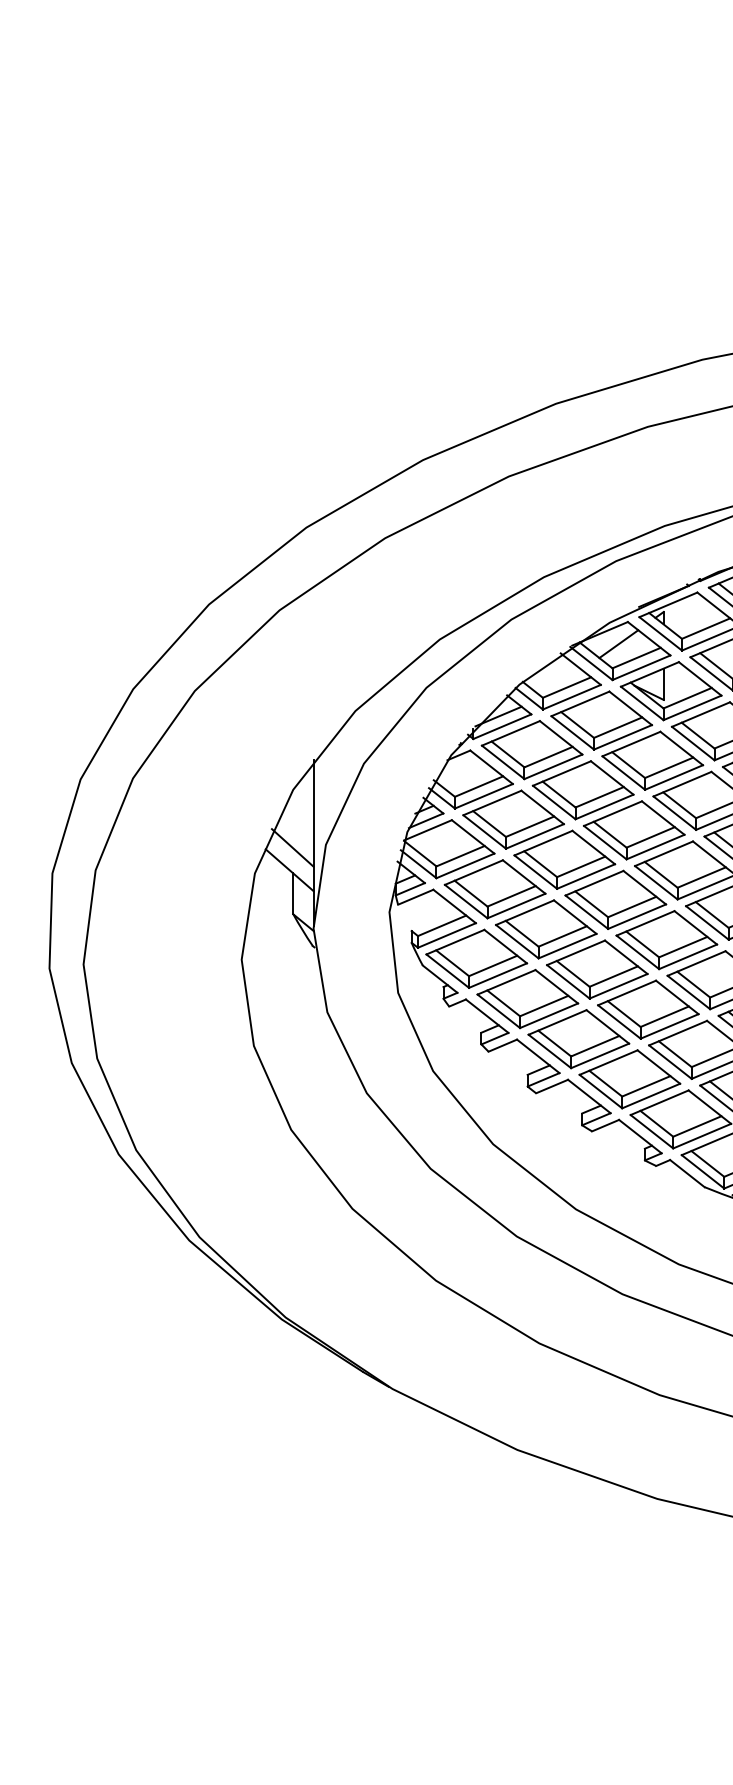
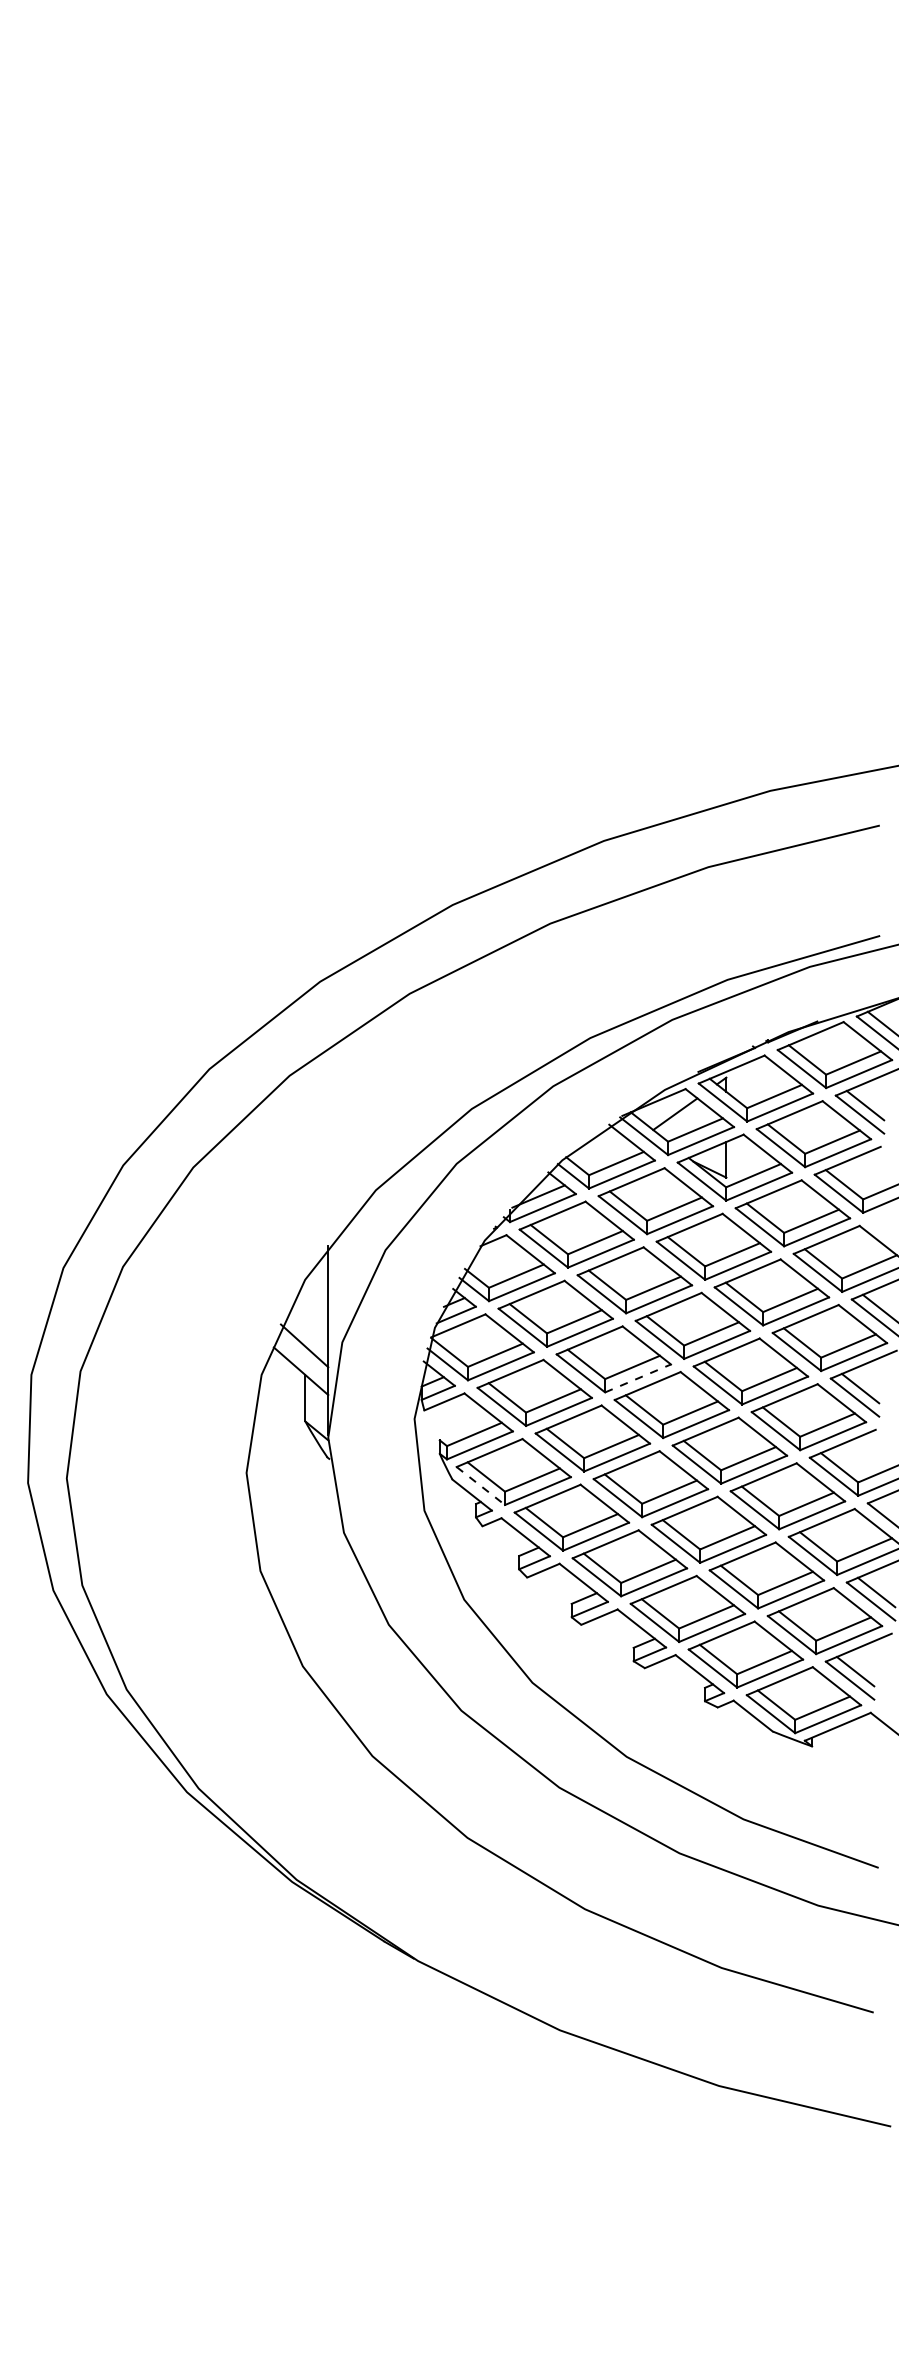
line: (586, 876) -> (638, 1378), solid -> dashed
line: (447, 971) -> (480, 1486), solid -> dashed

